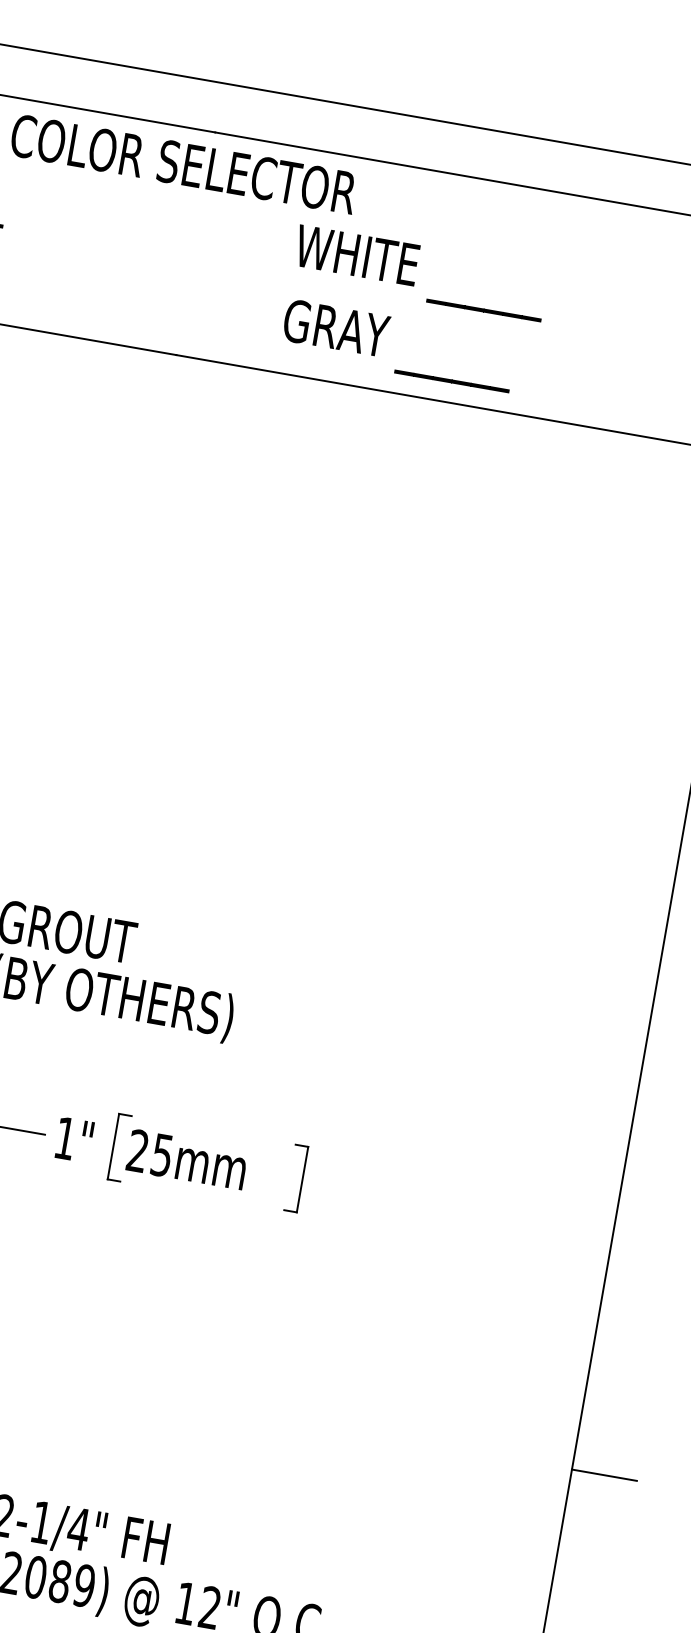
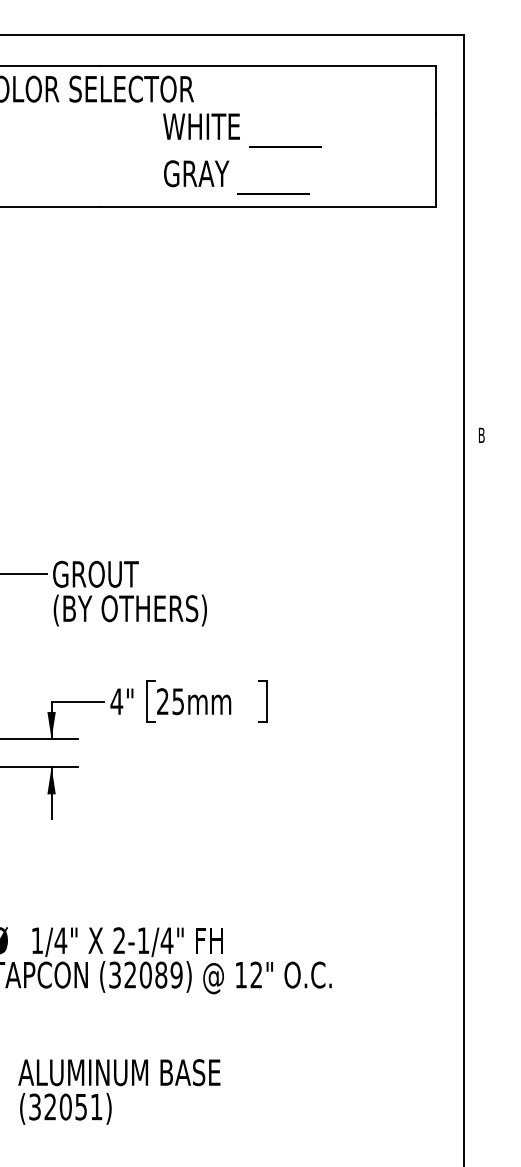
text: (64, 1138) -> (116, 701), 1" -> 4"
line: (603, 1475) -> (484, 851), removed

